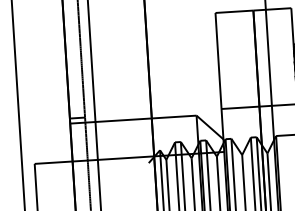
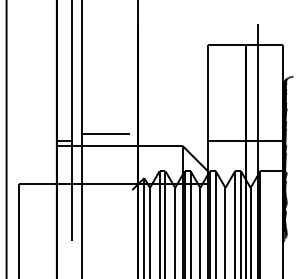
line: (118, 108) -> (105, 134), added

